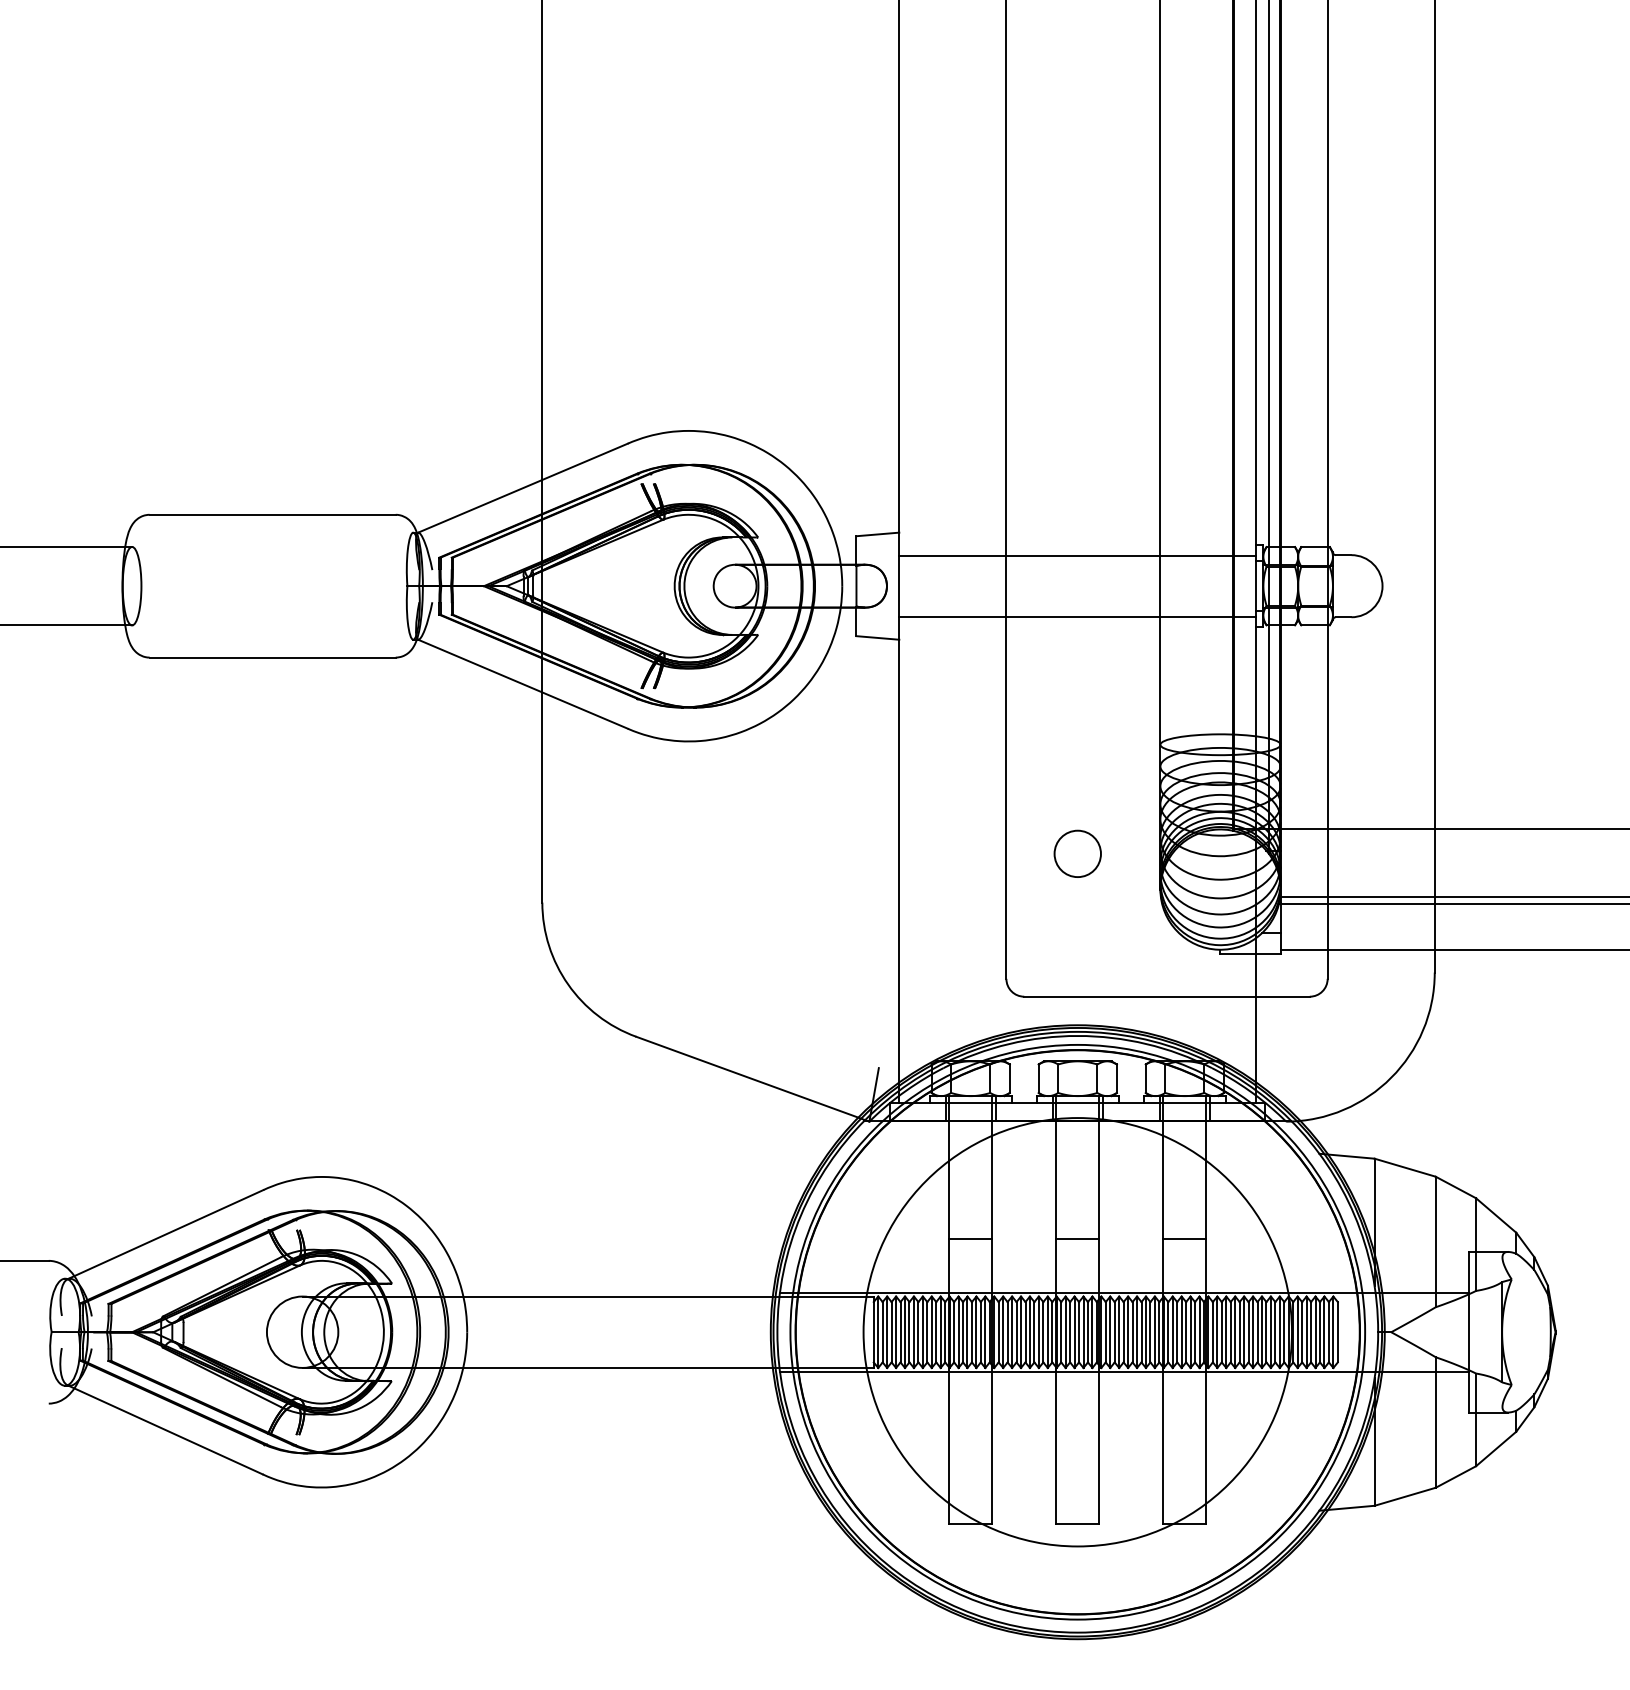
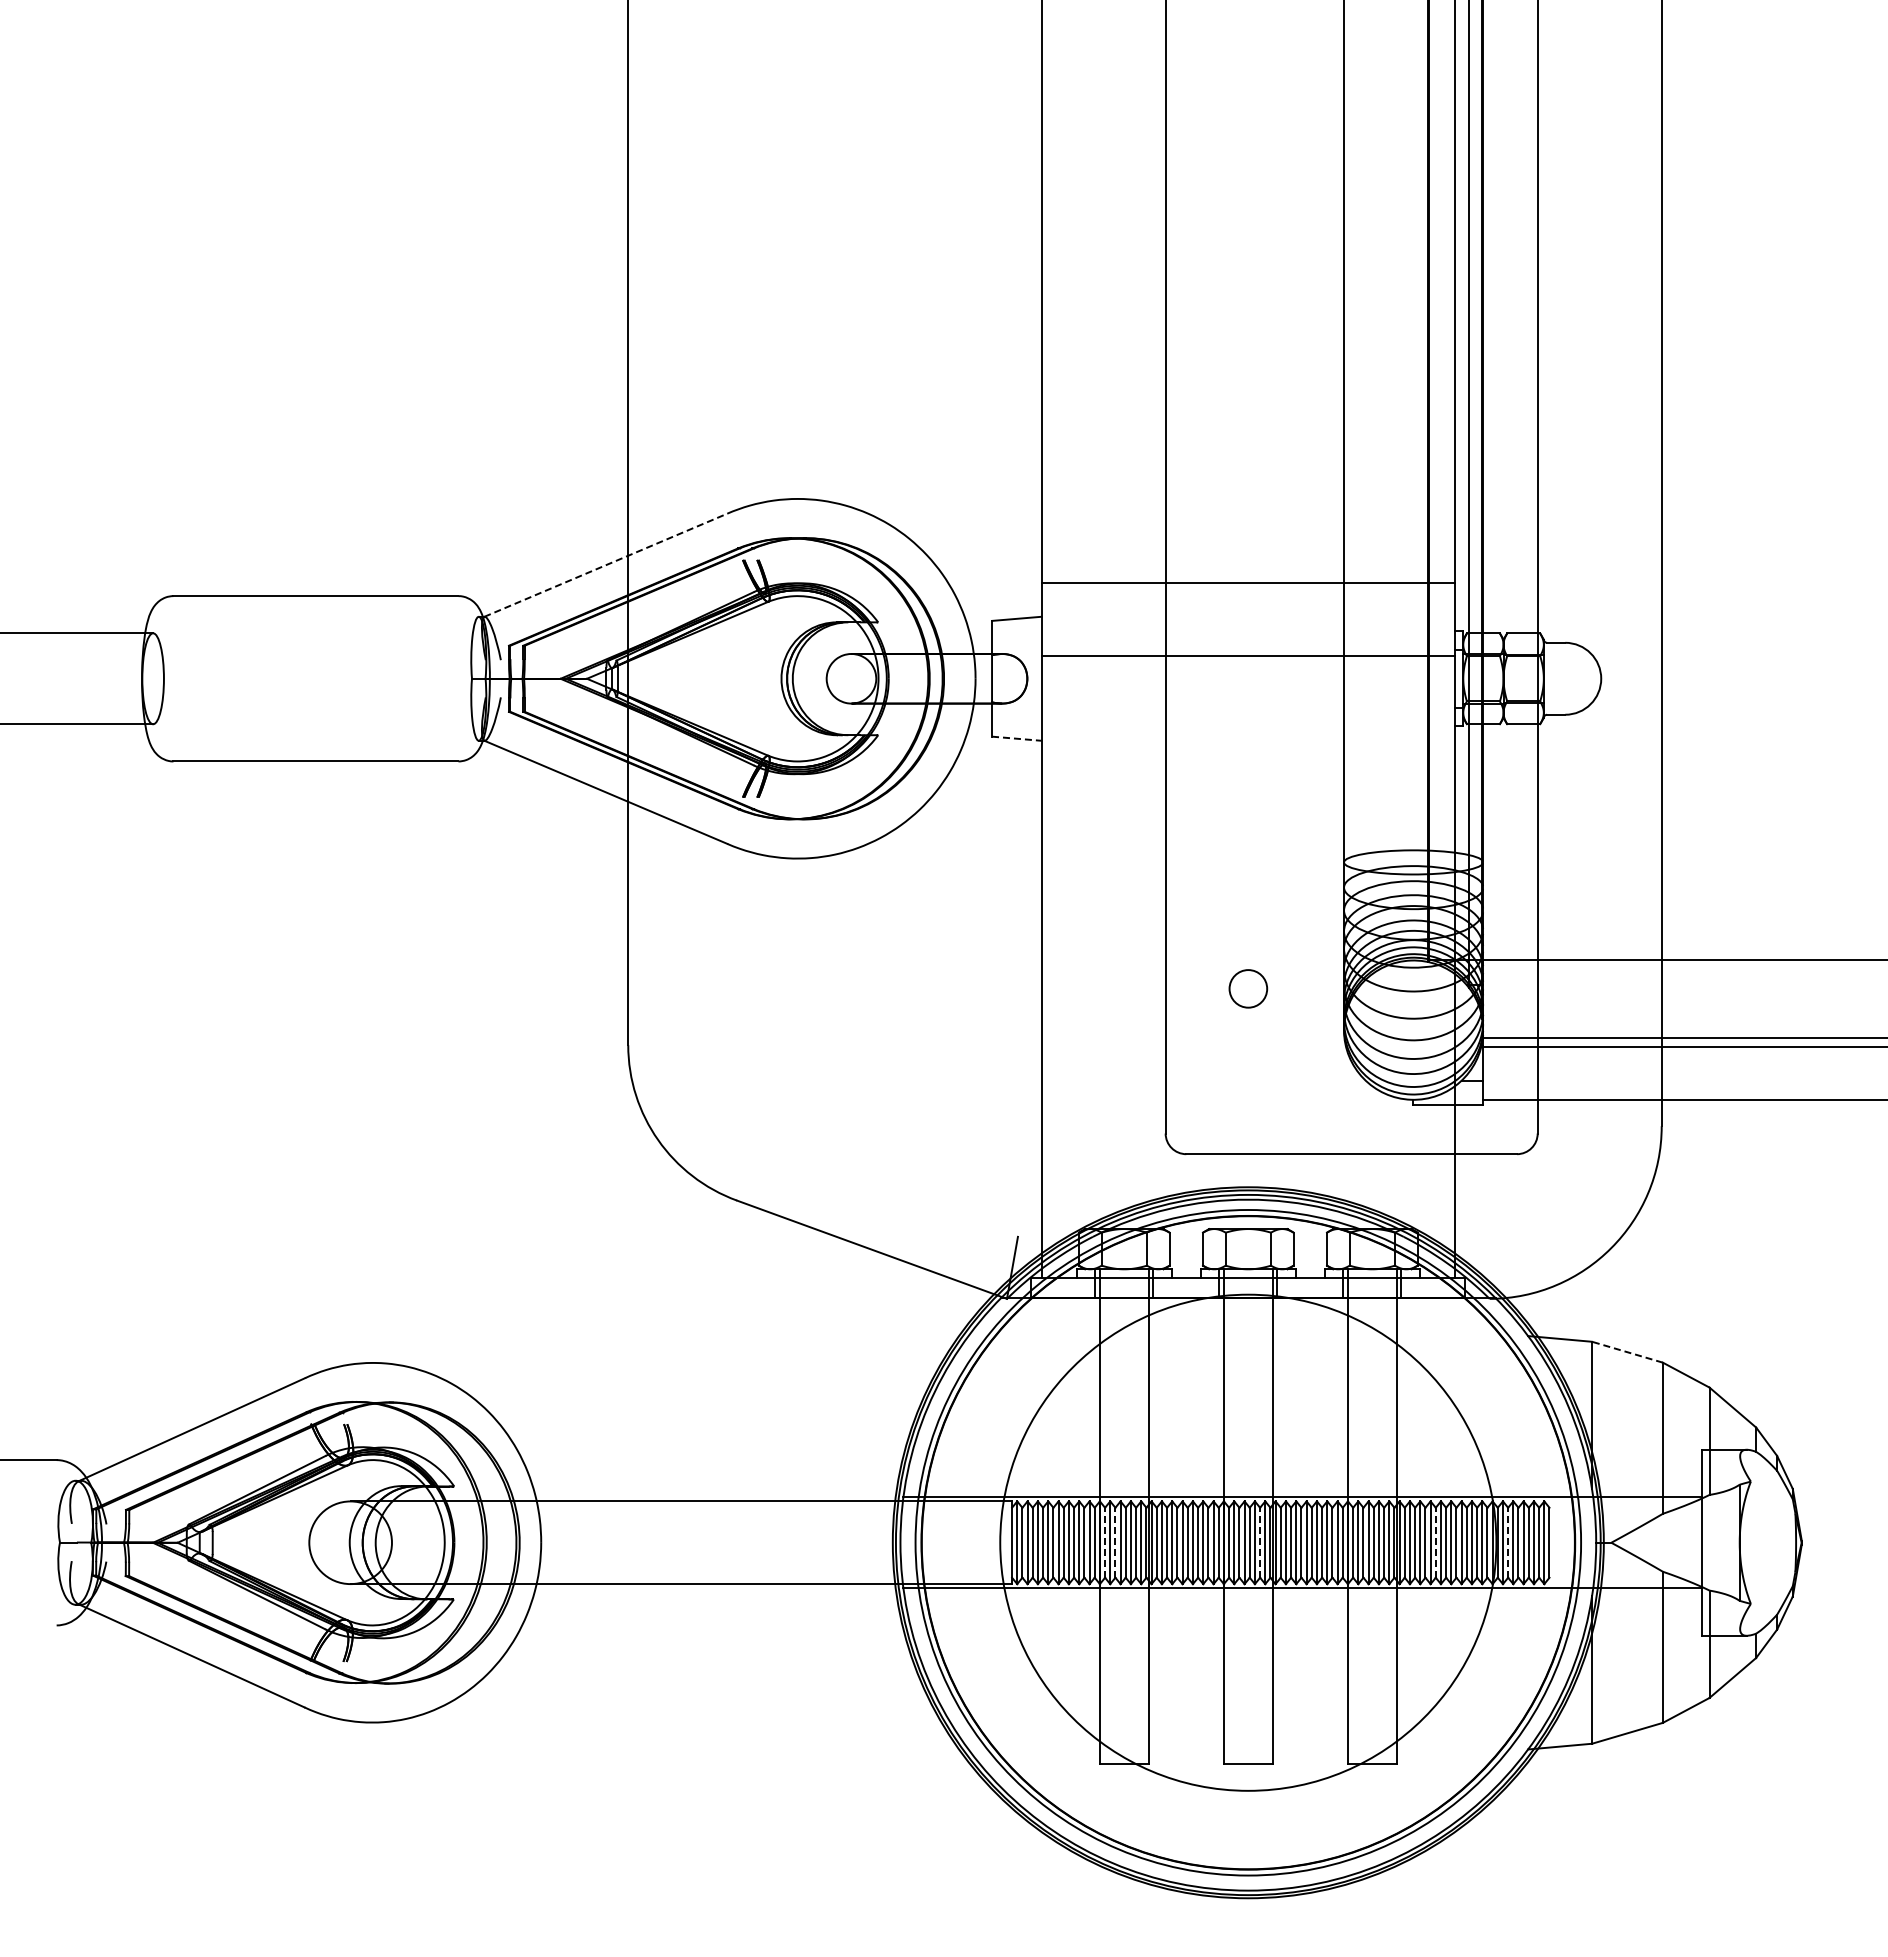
line: (522, 488) -> (605, 565), solid -> dashed
line: (1077, 555) -> (1248, 582), moved
line: (1077, 616) -> (1248, 655), moved
line: (877, 637) -> (1016, 738), solid -> dashed
circle: (1077, 853) -> (1248, 988), size x0.7
line: (1405, 1167) -> (1627, 1352), solid -> dashed
line: (970, 1238) -> (1124, 1434), removed
line: (1077, 1238) -> (1248, 1434), removed
line: (1185, 1238) -> (1372, 1434), removed
line: (954, 1332) -> (1105, 1542), solid -> dashed
line: (963, 1332) -> (1115, 1542), solid -> dashed
line: (1088, 1332) -> (1260, 1542), solid -> dashed
line: (1239, 1332) -> (1435, 1542), solid -> dashed
line: (1302, 1332) -> (1508, 1542), solid -> dashed

